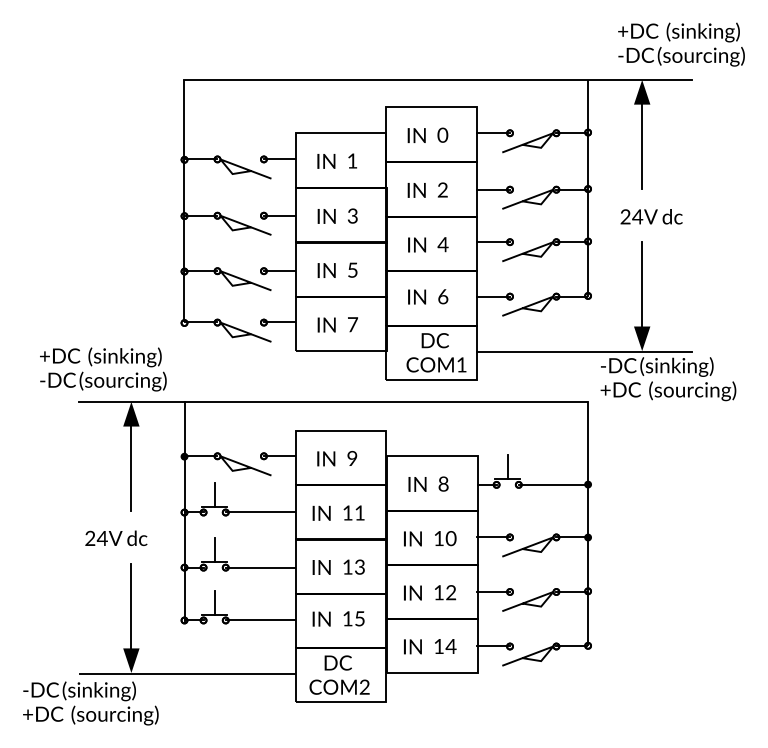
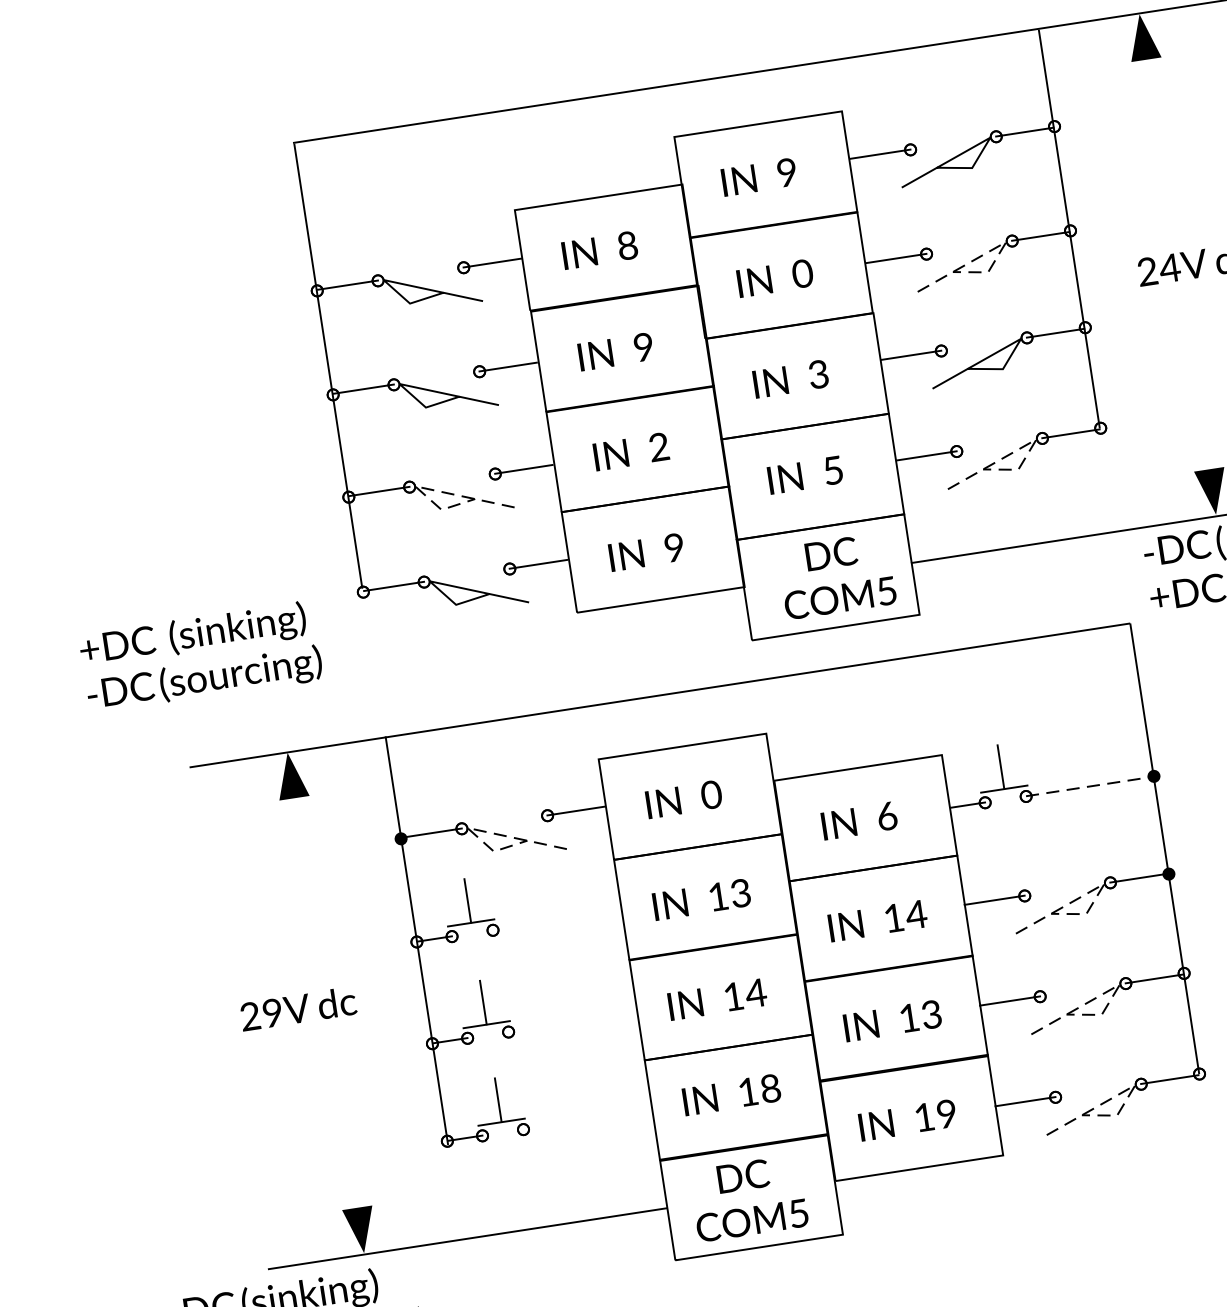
text: (442, 135) -> (786, 173), 0 -> 9
line: (642, 144) -> (1158, 133), removed
text: (352, 160) -> (627, 244), 1 -> 8
text: (442, 190) -> (802, 274), 2 -> 0
line: (546, 192) -> (994, 248), solid -> dashed
text: (352, 216) -> (643, 348), 3 -> 9
text: (442, 244) -> (817, 374), 4 -> 3
text: (352, 269) -> (658, 445), 5 -> 2
line: (226, 273) -> (426, 488), solid -> dashed
line: (642, 285) -> (1198, 393), removed
text: (443, 296) -> (833, 470), 6 -> 5
line: (546, 299) -> (1024, 446), solid -> dashed
text: (353, 324) -> (675, 547), 7 -> 9
text: (461, 364) -> (886, 590), COM1 -> COM5
text: (103, 369) -> (201, 657), moved
line: (226, 458) -> (479, 830), solid -> dashed
text: (352, 459) -> (711, 796), 9 -> 0
line: (131, 466) -> (306, 871), removed
text: (443, 483) -> (886, 815), 8 -> 6
line: (553, 484) -> (1090, 785), solid -> dashed
line: (259, 512) -> (555, 920), removed
text: (359, 512) -> (739, 892), 11 -> 13
text: (101, 537) -> (270, 1011), 24V -> 29V
text: (450, 538) -> (915, 914), 10 -> 14
line: (546, 539) -> (1092, 889), solid -> dashed
text: (359, 566) -> (755, 992), 13 -> 14
line: (259, 567) -> (570, 1022), removed
line: (546, 594) -> (1108, 991), solid -> dashed
text: (451, 595) -> (933, 1019), 12 -> 13
line: (131, 607) -> (345, 1132), removed
text: (359, 618) -> (769, 1088), 15 -> 18
line: (259, 620) -> (585, 1120), removed
text: (450, 645) -> (945, 1112), 14 -> 19
line: (546, 648) -> (1123, 1090), solid -> dashed
text: (364, 686) -> (798, 1212), COM2 -> COM5

